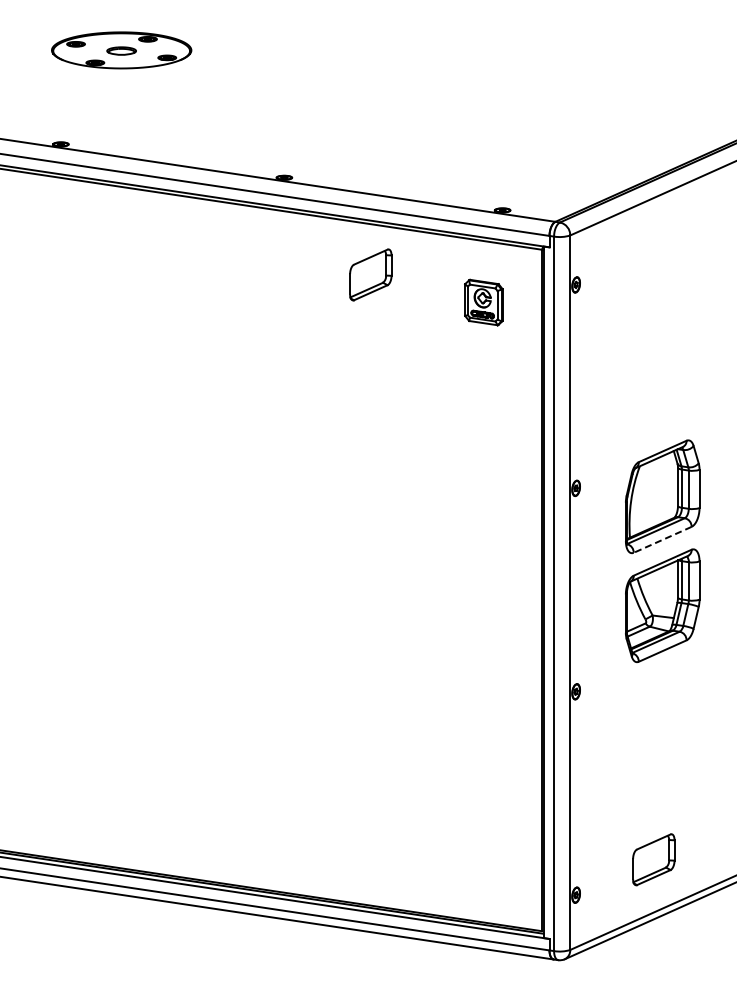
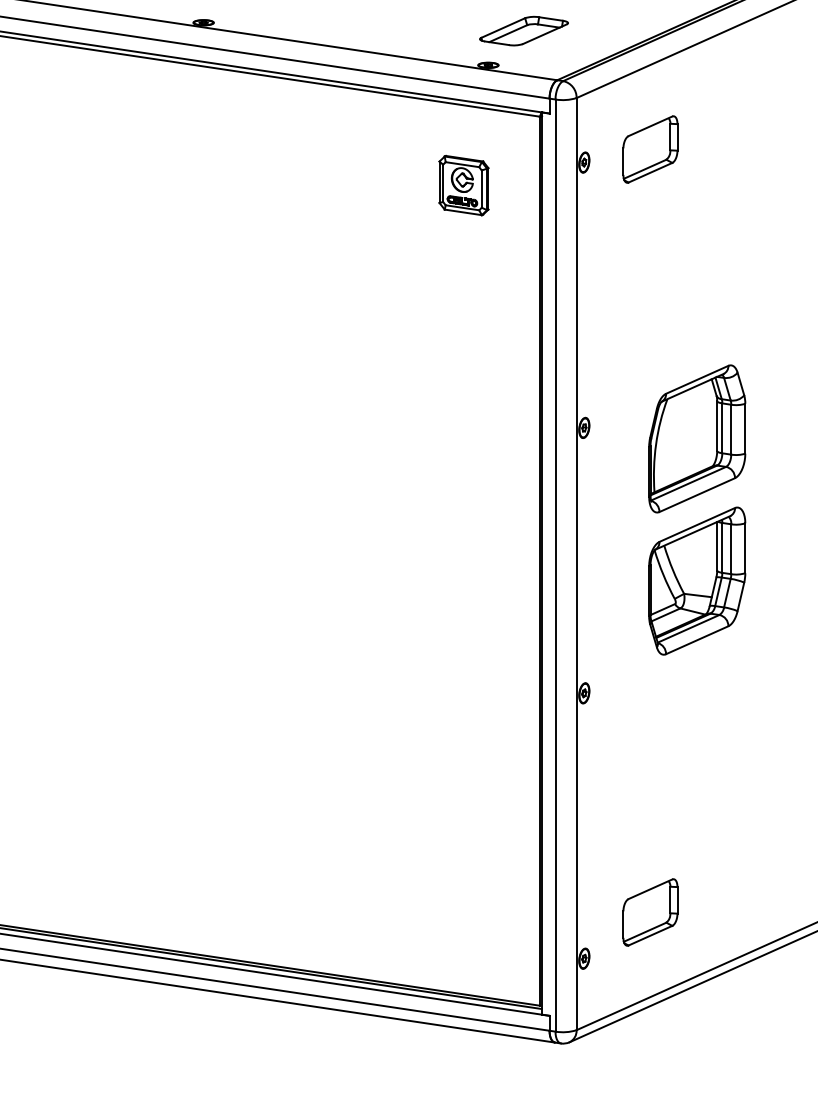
part: (529, 184) -> (523, 31), added
part: (370, 274) -> (650, 148), moved
line: (662, 539) -> (696, 494), dashed -> solid
part: (653, 859) -> (650, 912), moved

